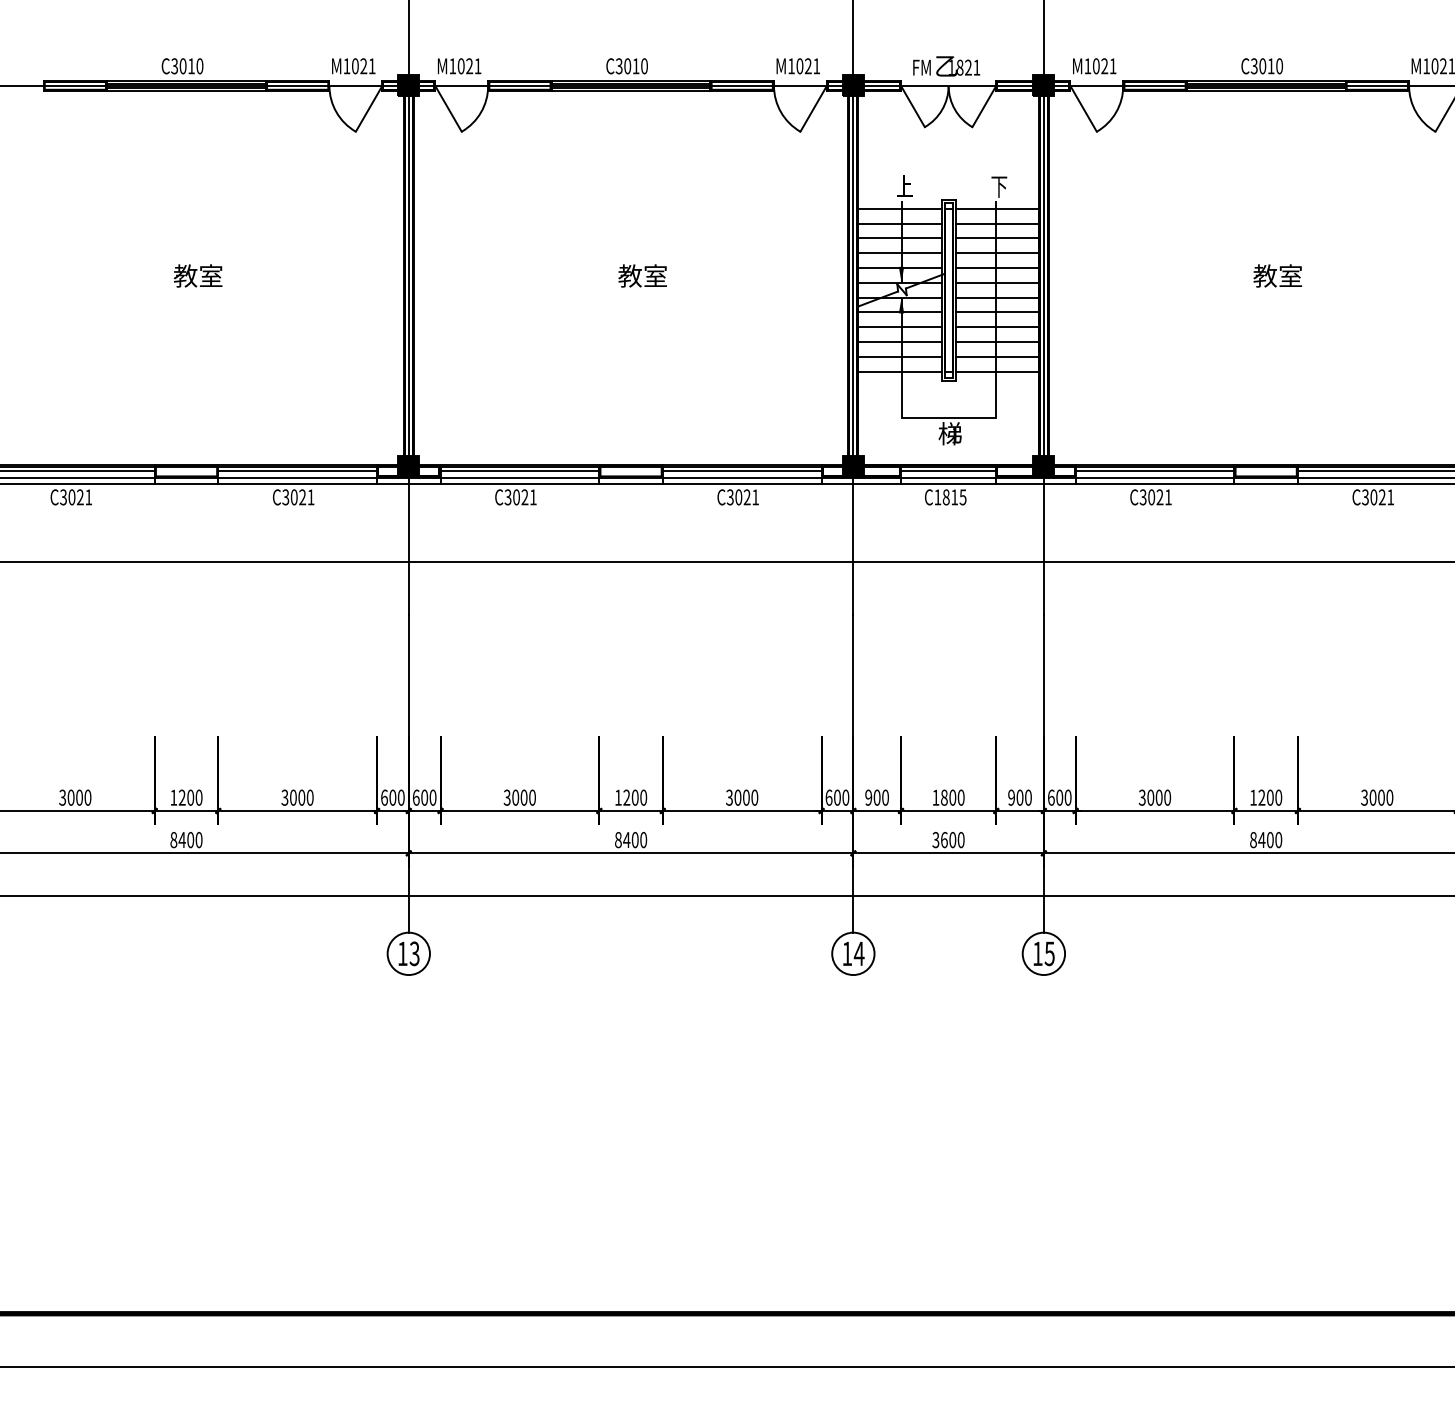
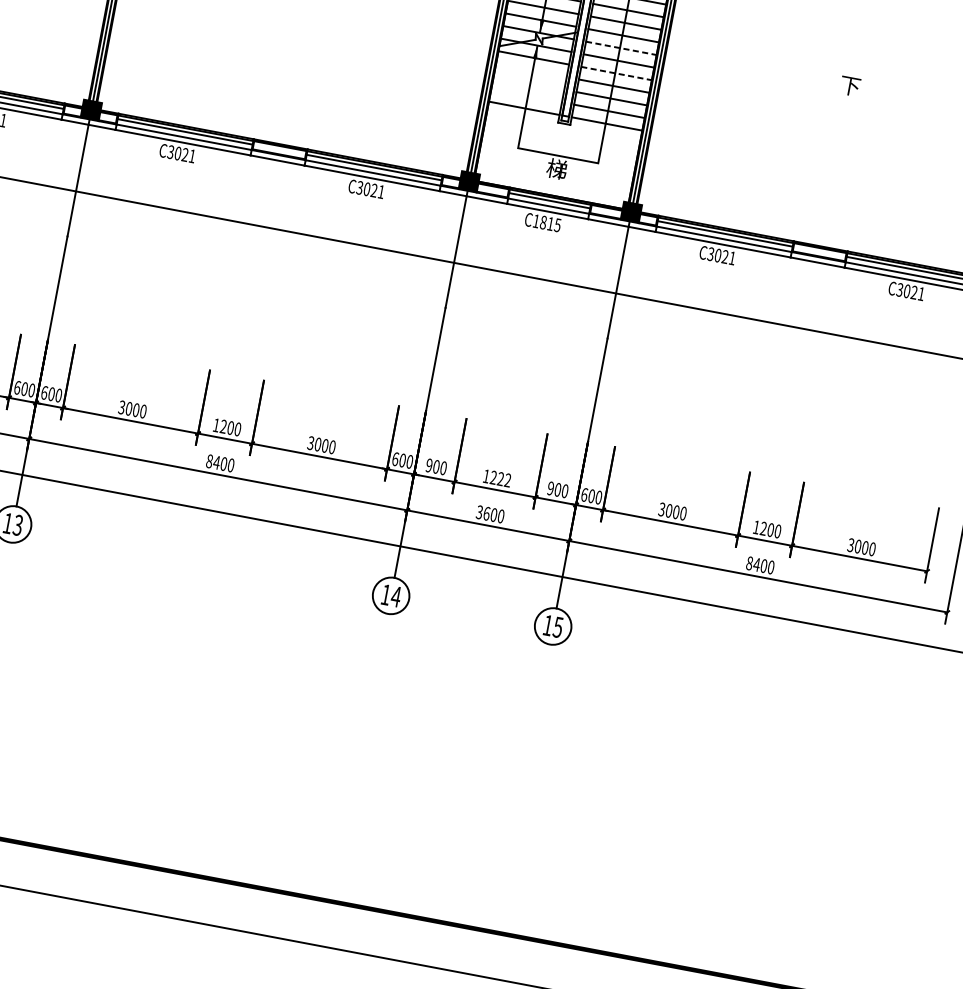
text: (1277, 275) -> (860, 87), 教室 -> 下
line: (997, 282) -> (621, 48), solid -> dashed
line: (997, 312) -> (616, 73), solid -> dashed
line: (899, 327) -> (531, 70), removed
line: (899, 342) -> (528, 83), removed
line: (899, 356) -> (526, 95), removed
text: (952, 797) -> (500, 478), 1800 -> 1222

